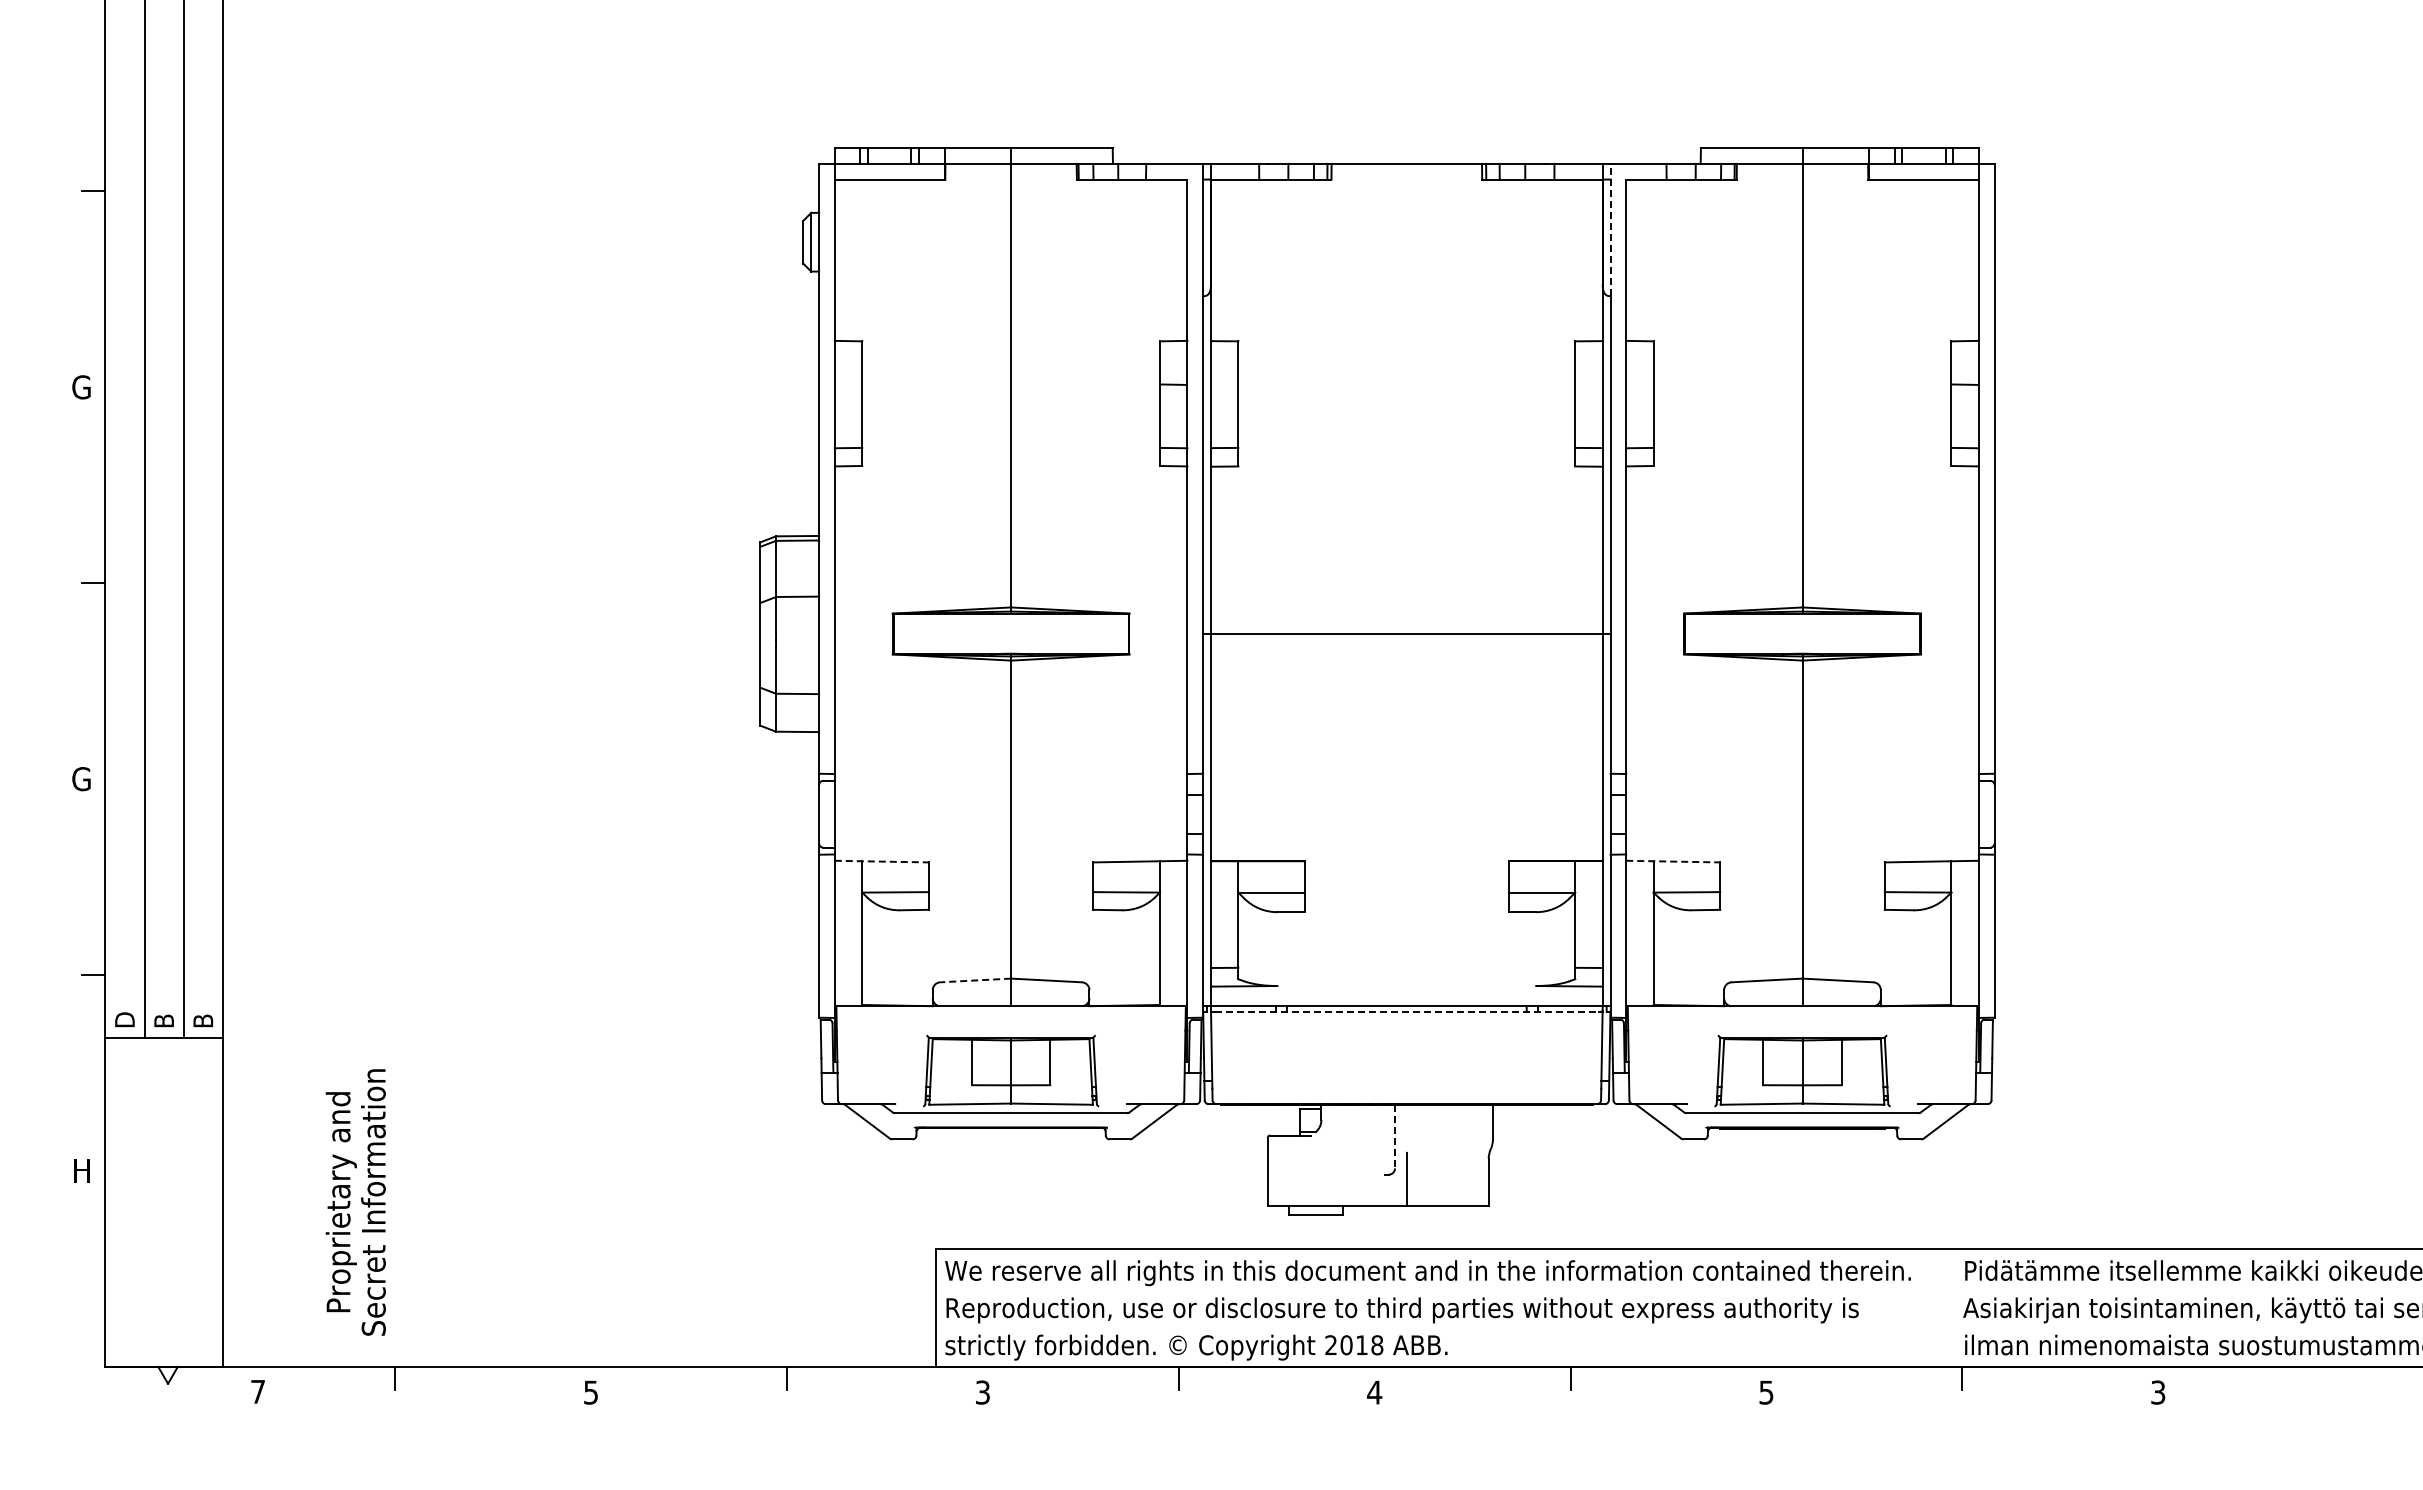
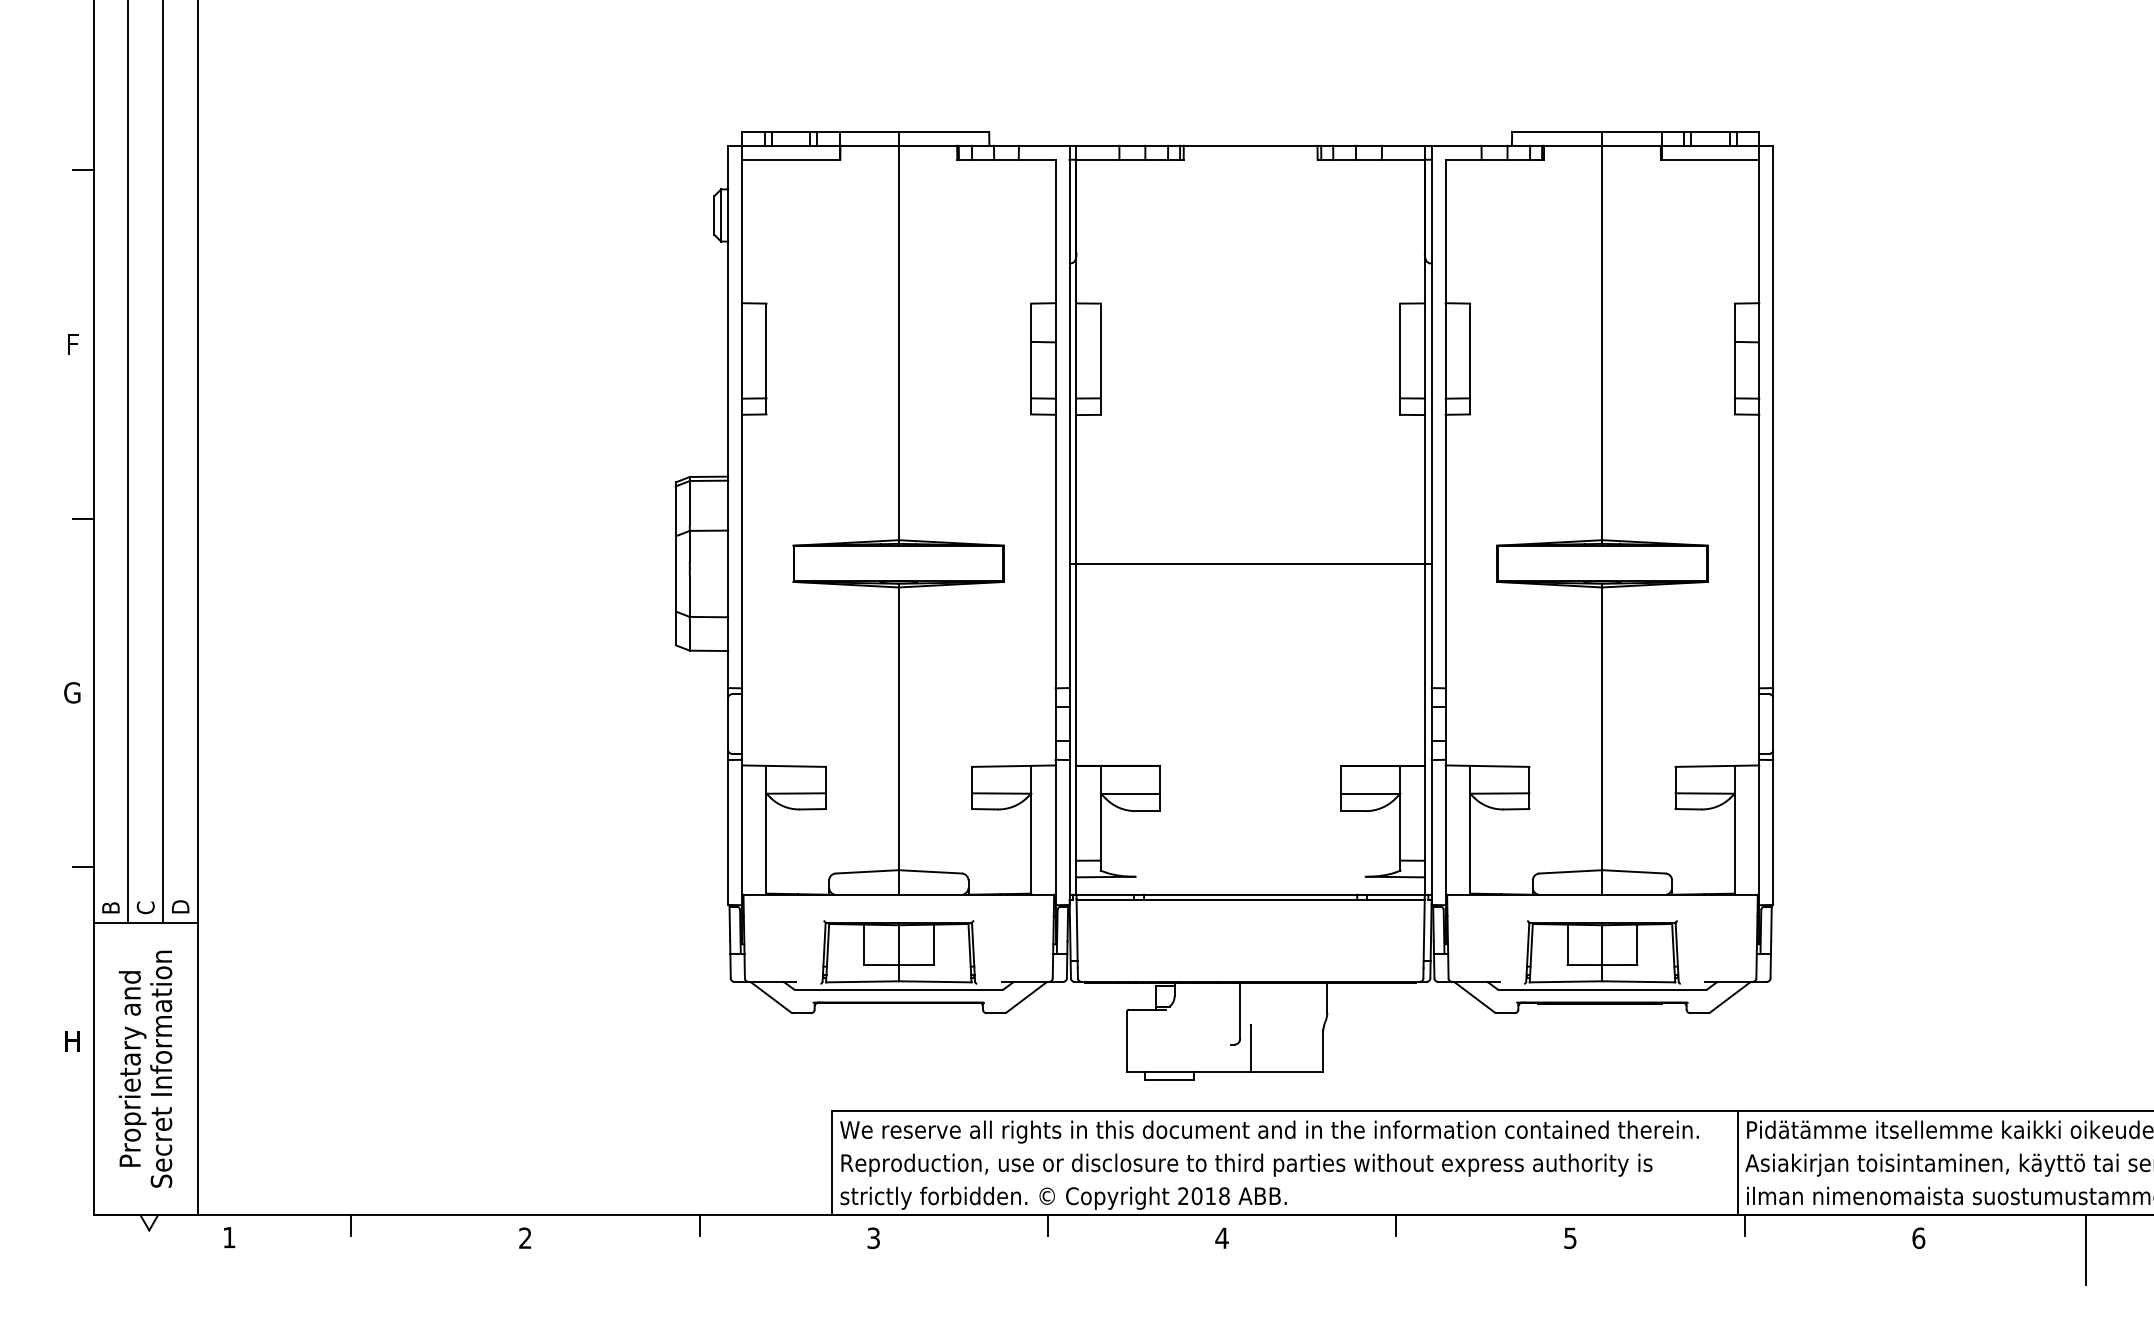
line: (1610, 229) -> (1431, 204), dashed -> solid
text: (81, 387) -> (72, 344), G -> F
line: (882, 861) -> (784, 766), dashed -> solid
line: (1673, 861) -> (1487, 766), dashed -> solid
line: (975, 980) -> (867, 871), dashed -> solid
line: (1406, 1011) -> (1250, 899), dashed -> solid
text: (124, 1018) -> (110, 905), D -> B
text: (203, 1018) -> (180, 905), B -> D
text: (164, 1021) -> (146, 908), B -> C
line: (1395, 1136) -> (1240, 1010), dashed -> solid
text: (355, 1202) -> (145, 1069), moved
line: (1954, 1307) -> (1737, 1162), added
text: (257, 1391) -> (228, 1237), 7 -> 1
text: (590, 1392) -> (524, 1238), 5 -> 2
text: (2158, 1392) -> (1918, 1238), 3 -> 6
line: (2346, 1405) -> (2086, 1249), added

